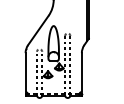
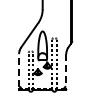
line: (26, 71) -> (19, 69), solid -> dashed
line: (82, 72) -> (66, 70), solid -> dashed

